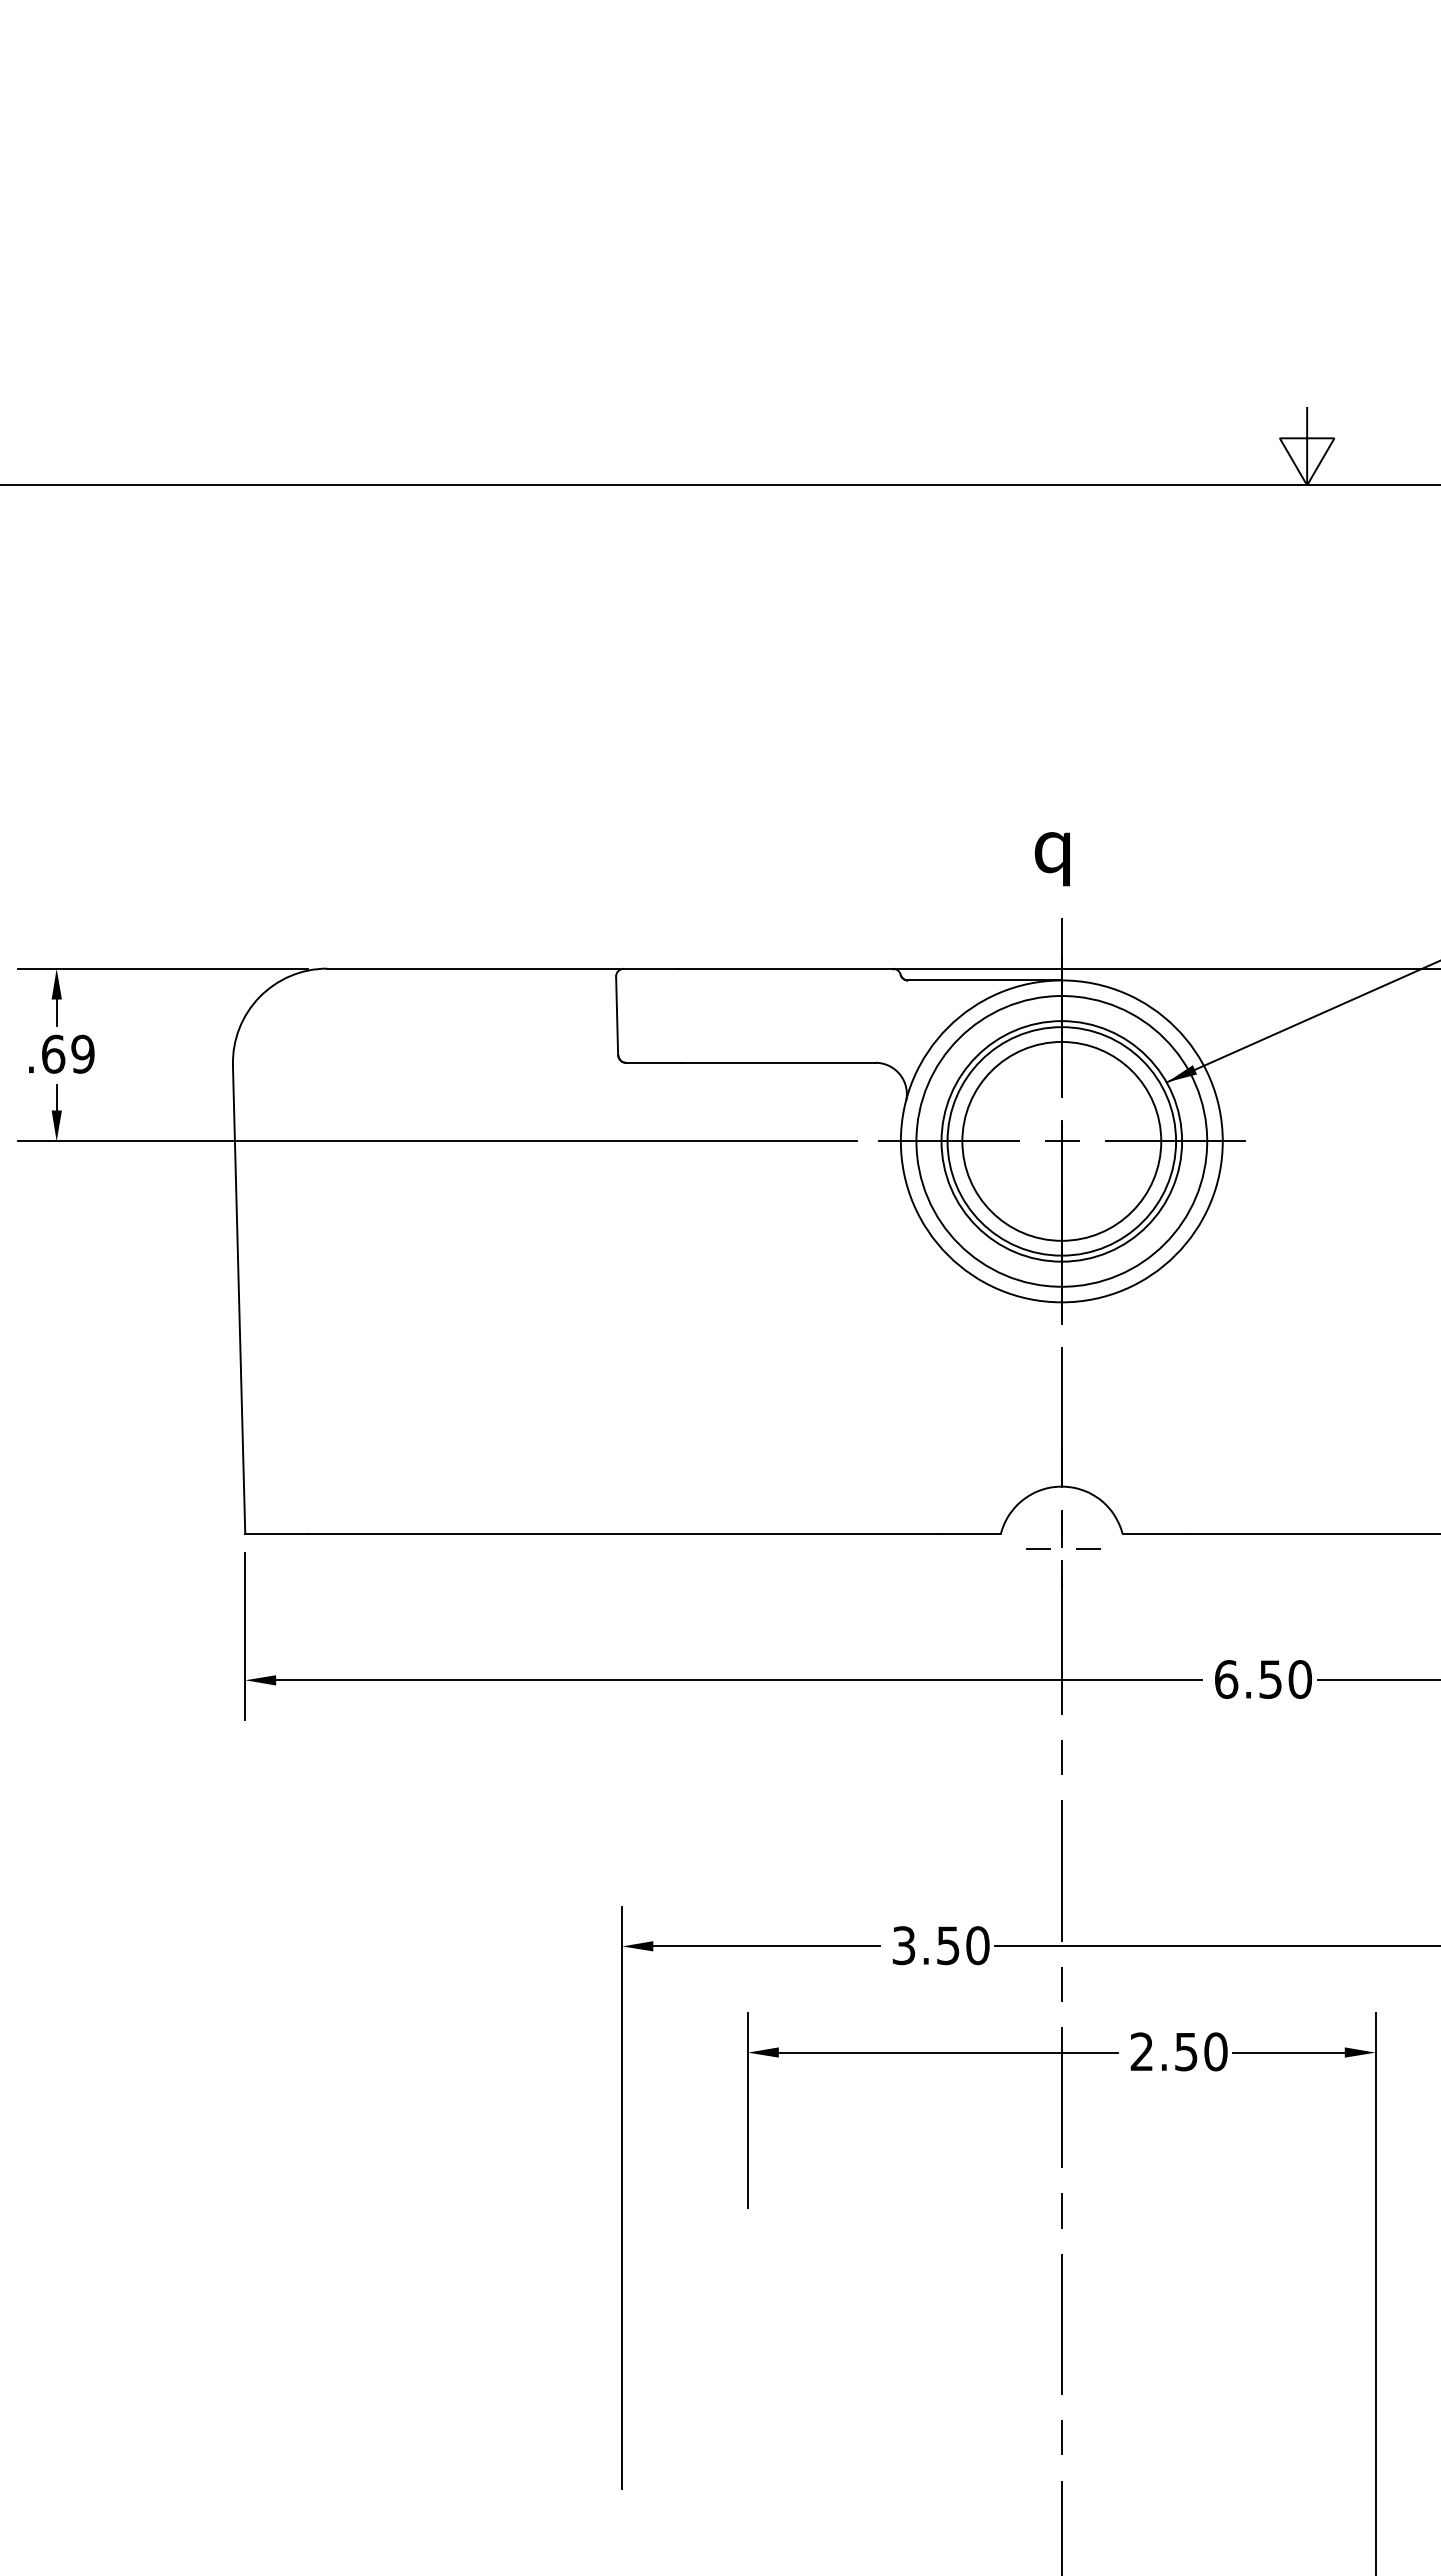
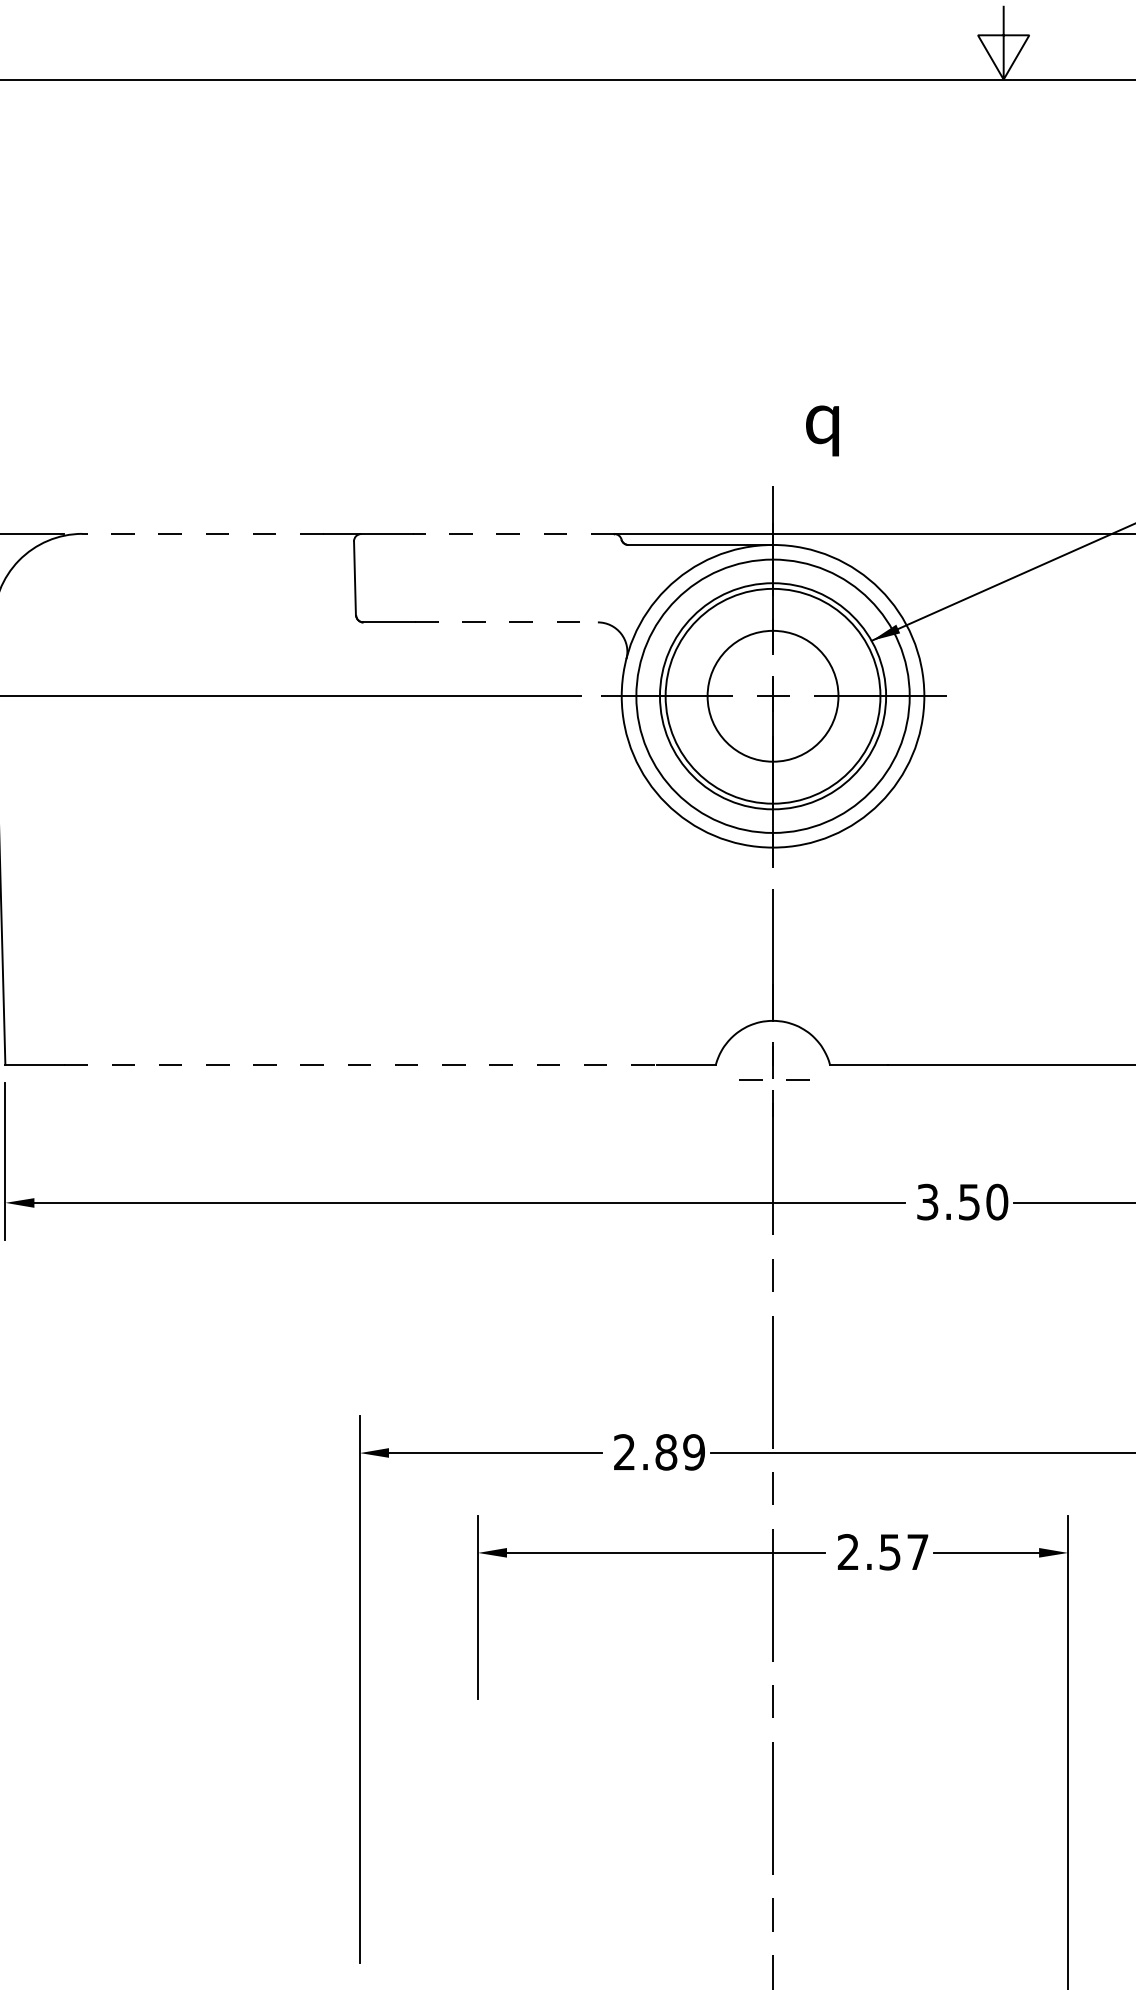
text: (1051, 859) -> (821, 431), moved
line: (454, 968) -> (202, 533), solid -> dashed
line: (785, 968) -> (513, 533), solid -> dashed
line: (778, 1062) -> (506, 622), solid -> dashed
circle: (1061, 1140) -> (772, 695), size x0.7
line: (623, 1533) -> (360, 1064), solid -> dashed
text: (1226, 1679) -> (927, 1202), 6.50 -> 3.50
text: (940, 1945) -> (658, 1452), 3.50 -> 2.89
text: (1215, 2051) -> (917, 1551), 2.50 -> 2.57

